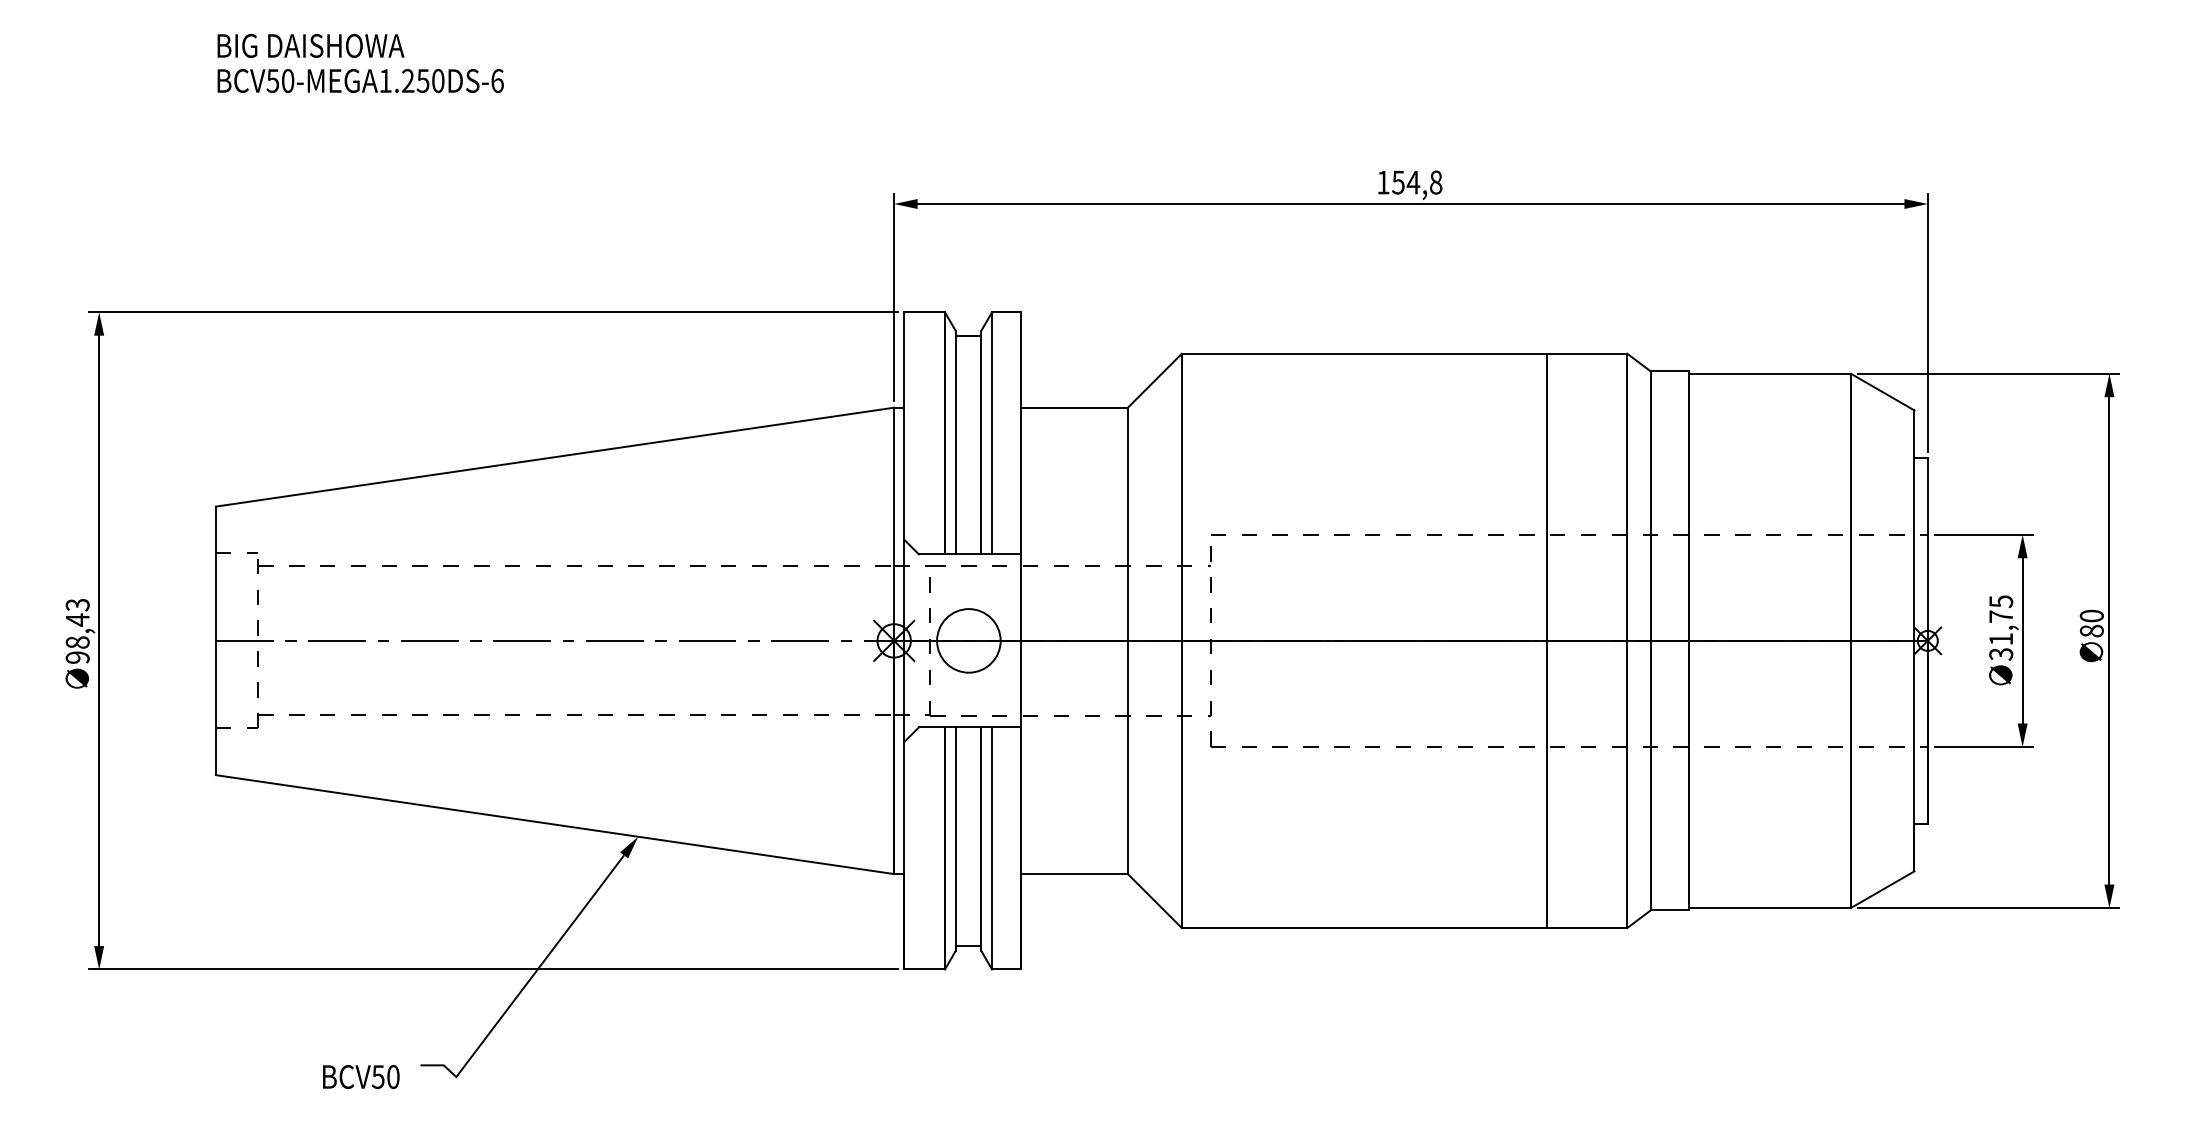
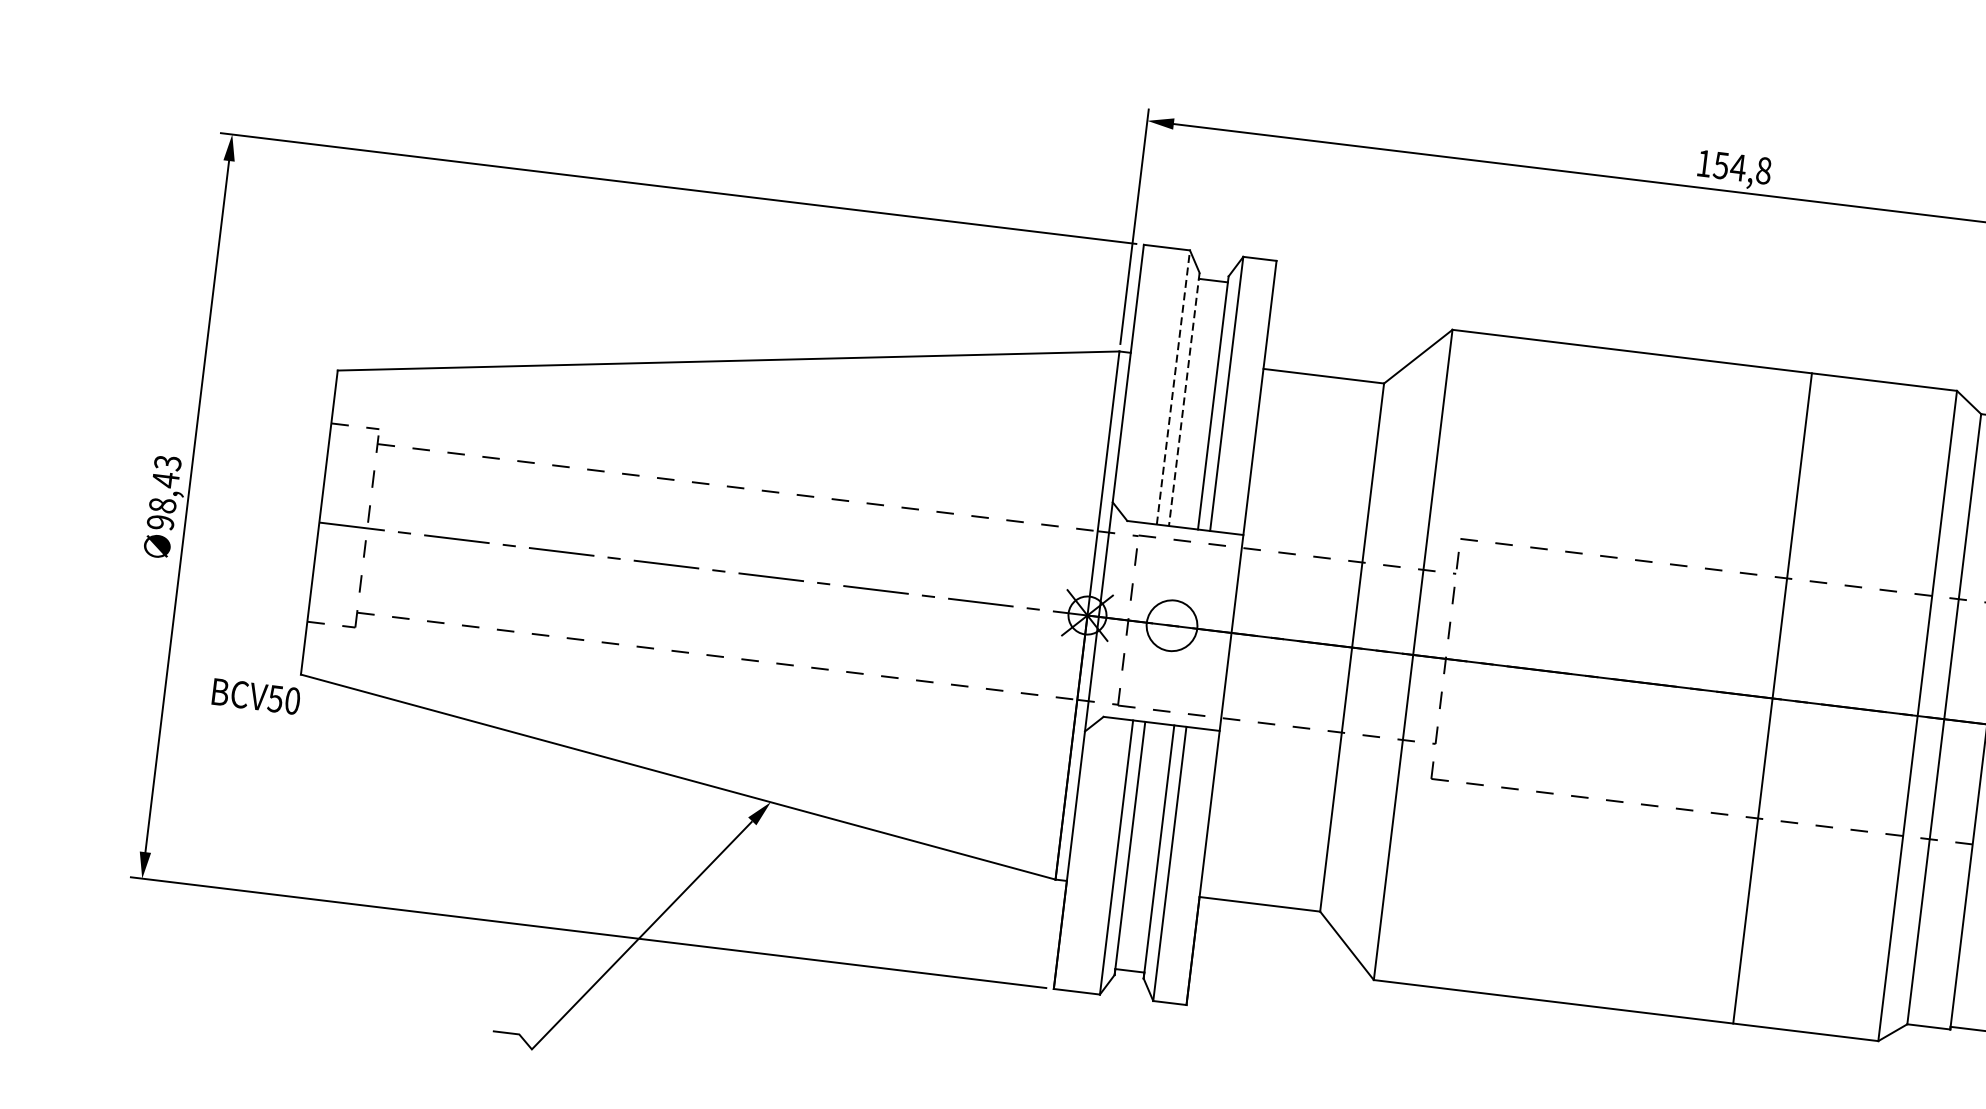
line: (944, 432) -> (1173, 386), solid -> dashed
line: (955, 442) -> (1184, 399), solid -> dashed
circle: (968, 640) -> (1171, 625), size x0.7
line: (1547, 640) -> (1772, 698), moved
text: (361, 1077) -> (256, 697), moved

